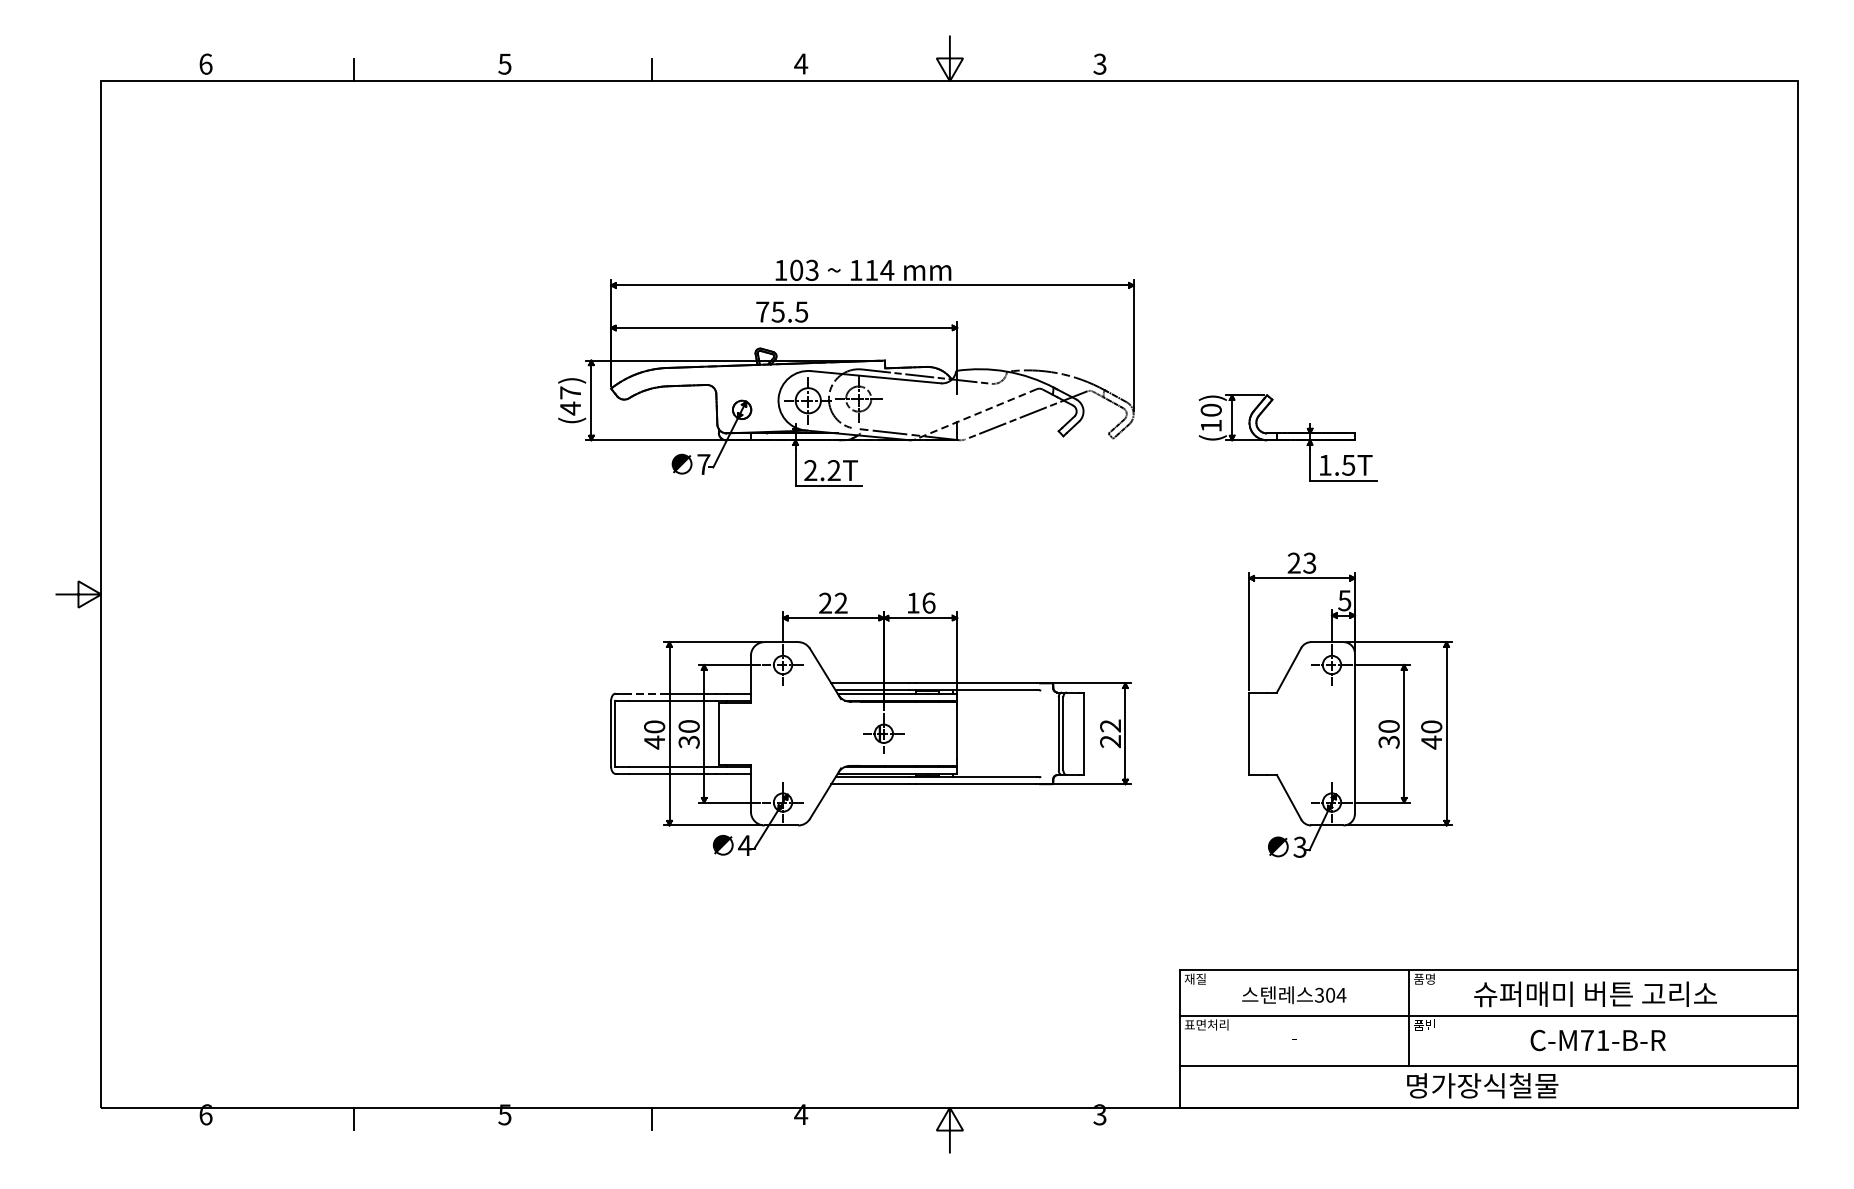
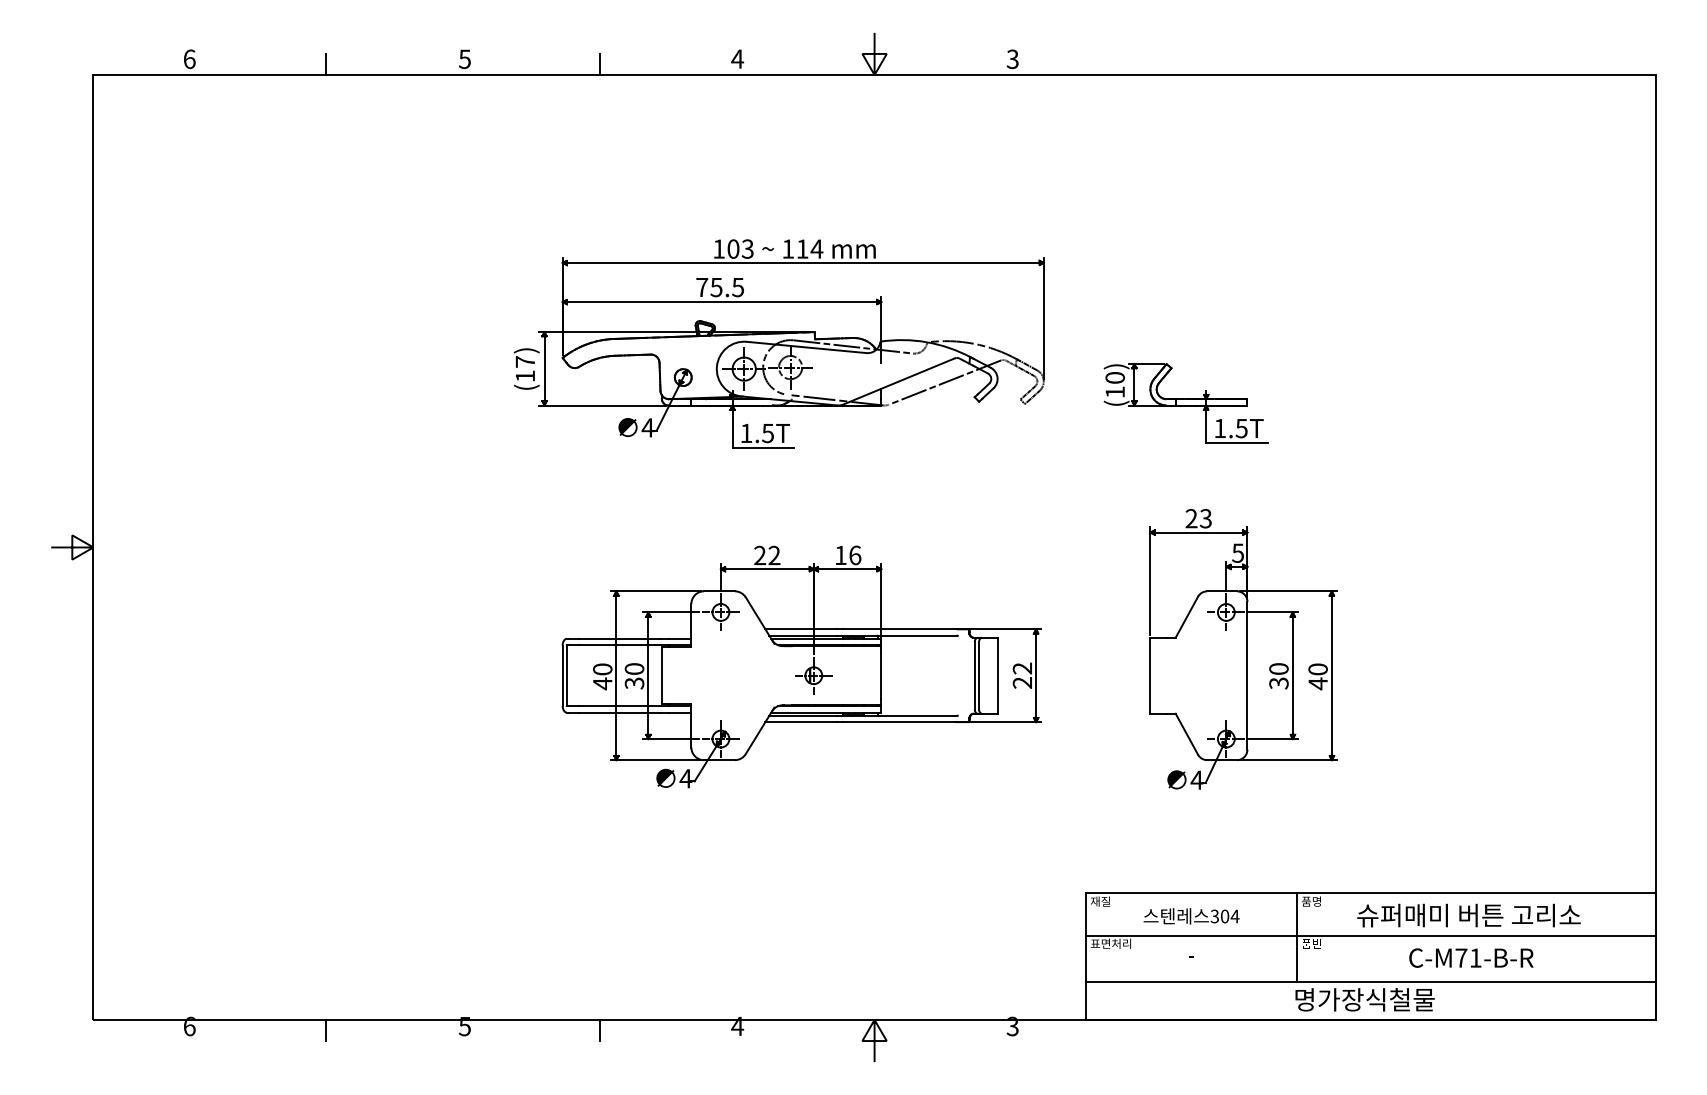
text: (569, 407) -> (524, 375), (47) -> (17)
line: (975, 414) -> (898, 381), dashed -> solid
text: (703, 464) -> (647, 427), 7 -> 4
text: (821, 470) -> (756, 433), 2.2T -> 1.5T
line: (648, 693) -> (597, 638), dashed -> solid
text: (1299, 846) -> (1196, 779), 3 -> 4

